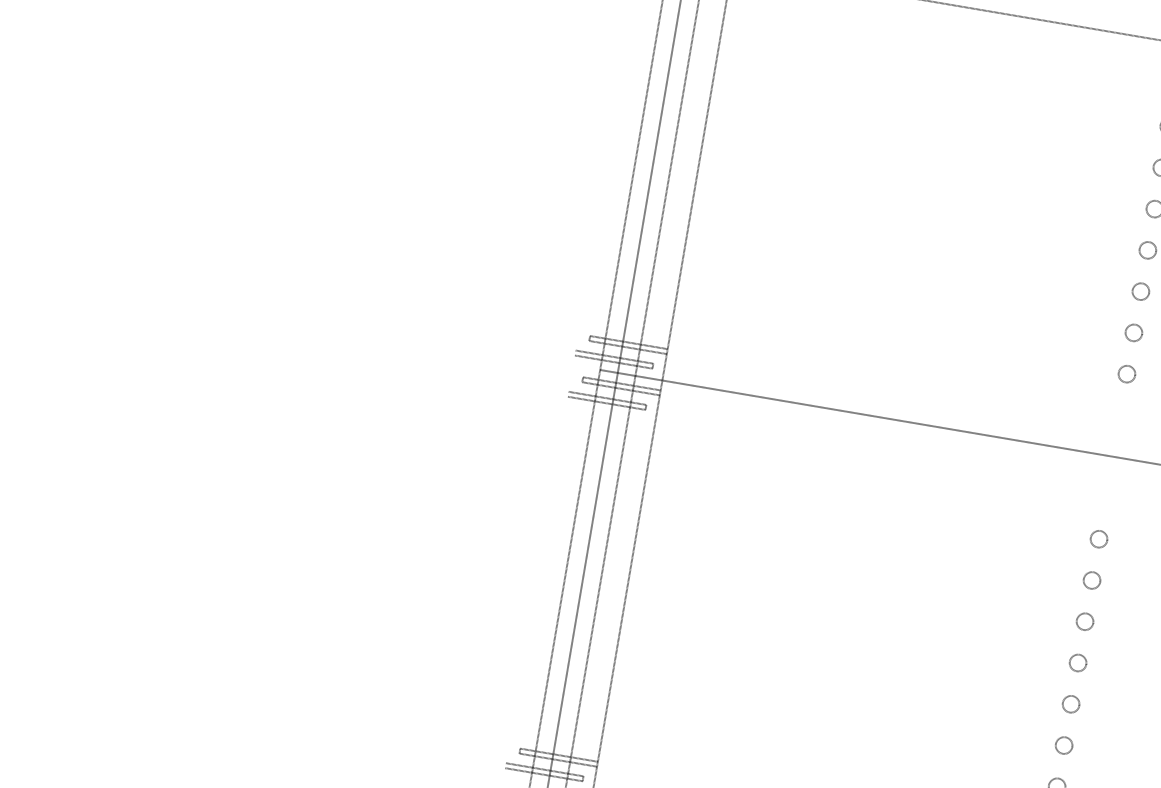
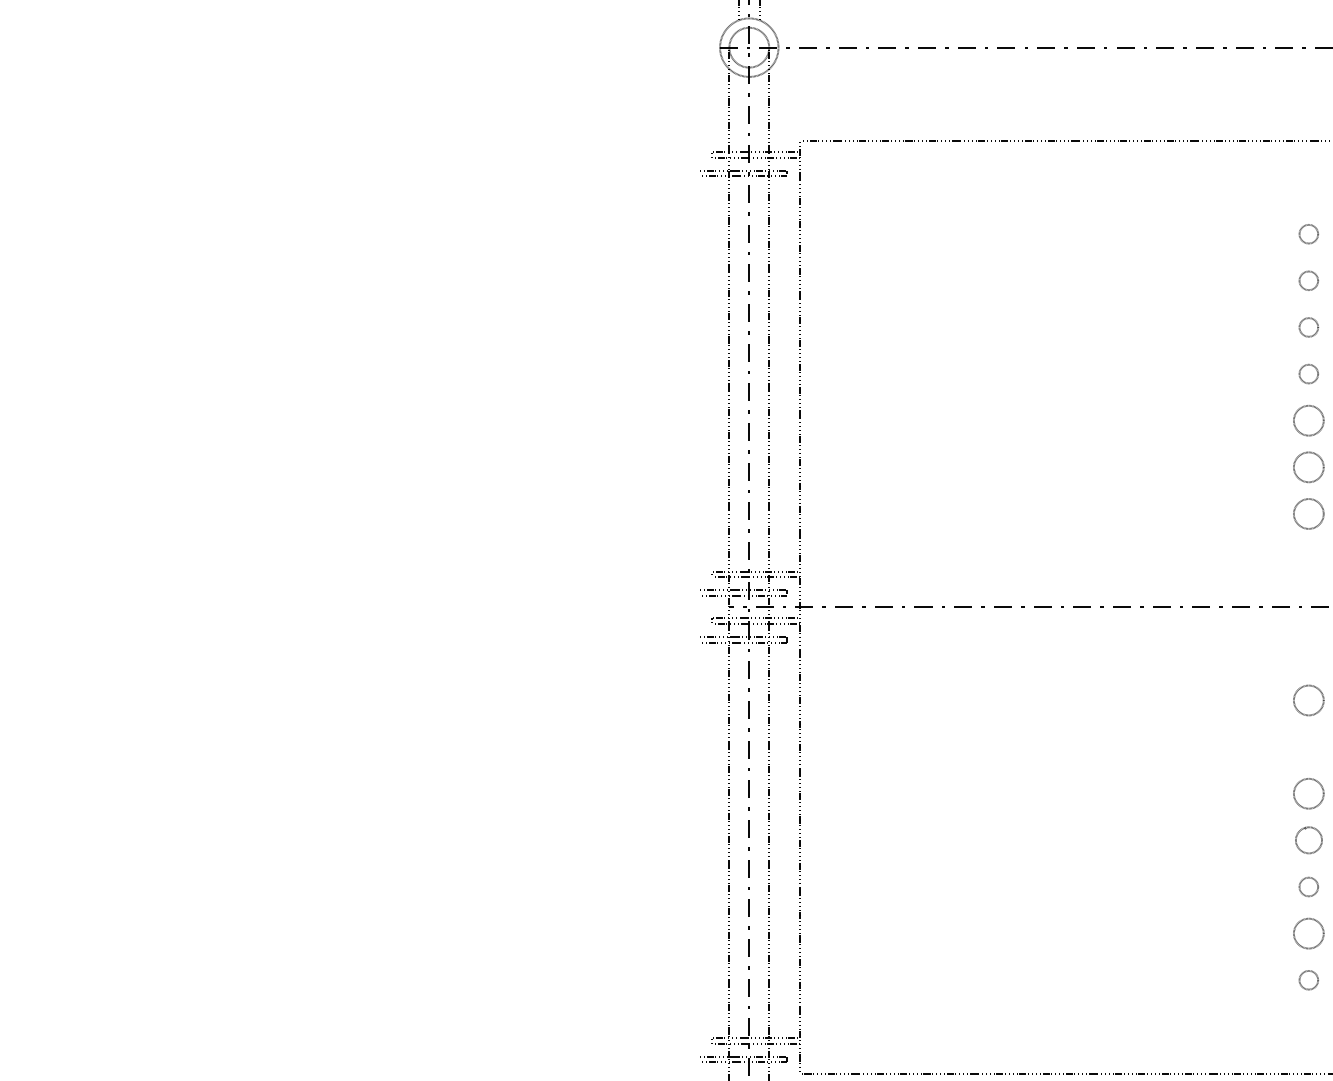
circle: (1140, 291) -> (1308, 420), size x1.6
circle: (1133, 333) -> (1308, 467), size x1.6
circle: (1126, 373) -> (1308, 513), size x1.6
circle: (1098, 539) -> (1308, 700), size x1.6
circle: (1091, 580) -> (1308, 747), removed
circle: (1084, 621) -> (1308, 793), size x1.6
circle: (1077, 663) -> (1308, 840), size x1.4
circle: (1063, 745) -> (1308, 933), size x1.6

